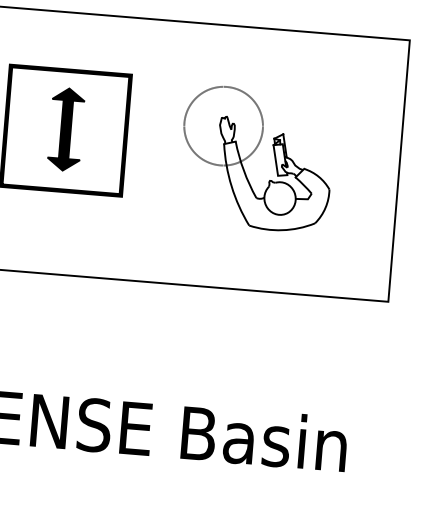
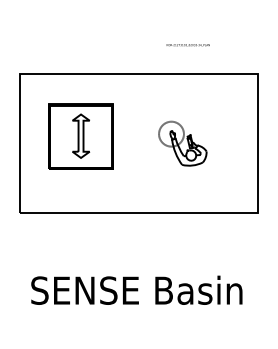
fill: (65, 128) -> (80, 135), removed
part: (256, 159) -> (182, 143), size x0.6

